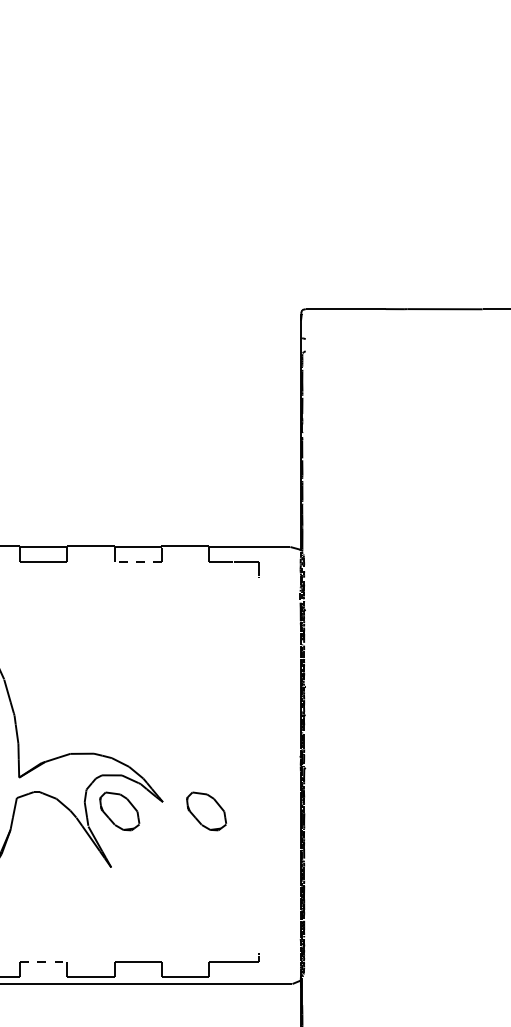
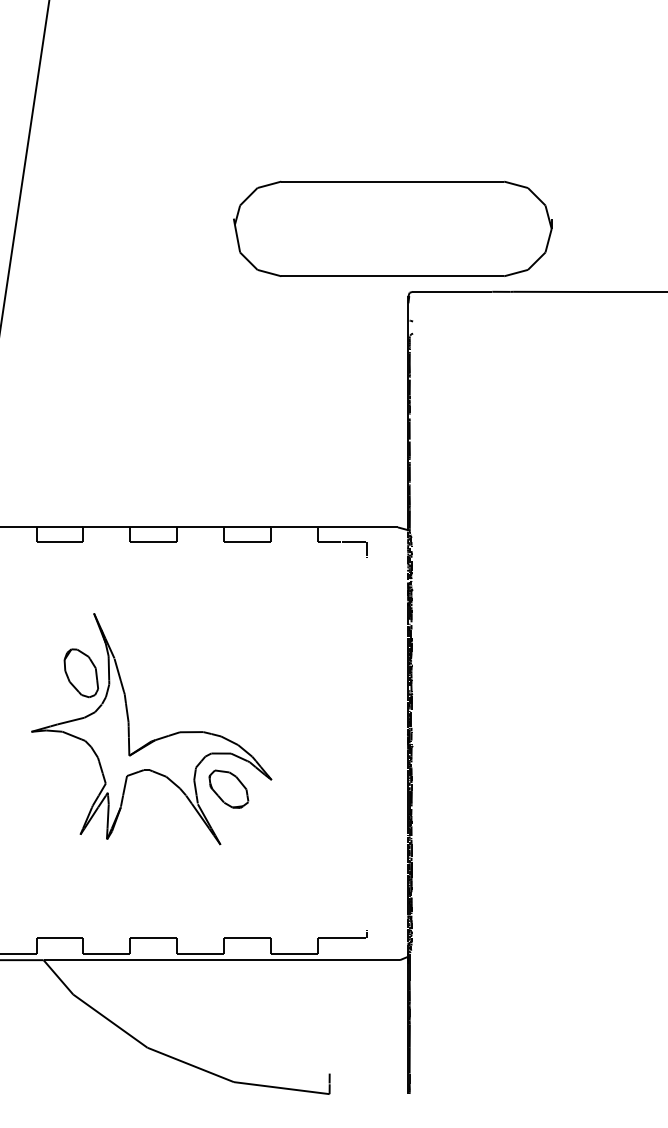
part: (284, 245) -> (392, 228), added
line: (137, 562) -> (246, 542), dashed -> solid
part: (206, 810) -> (314, 788), removed
line: (44, 962) -> (154, 938), dashed -> solid

